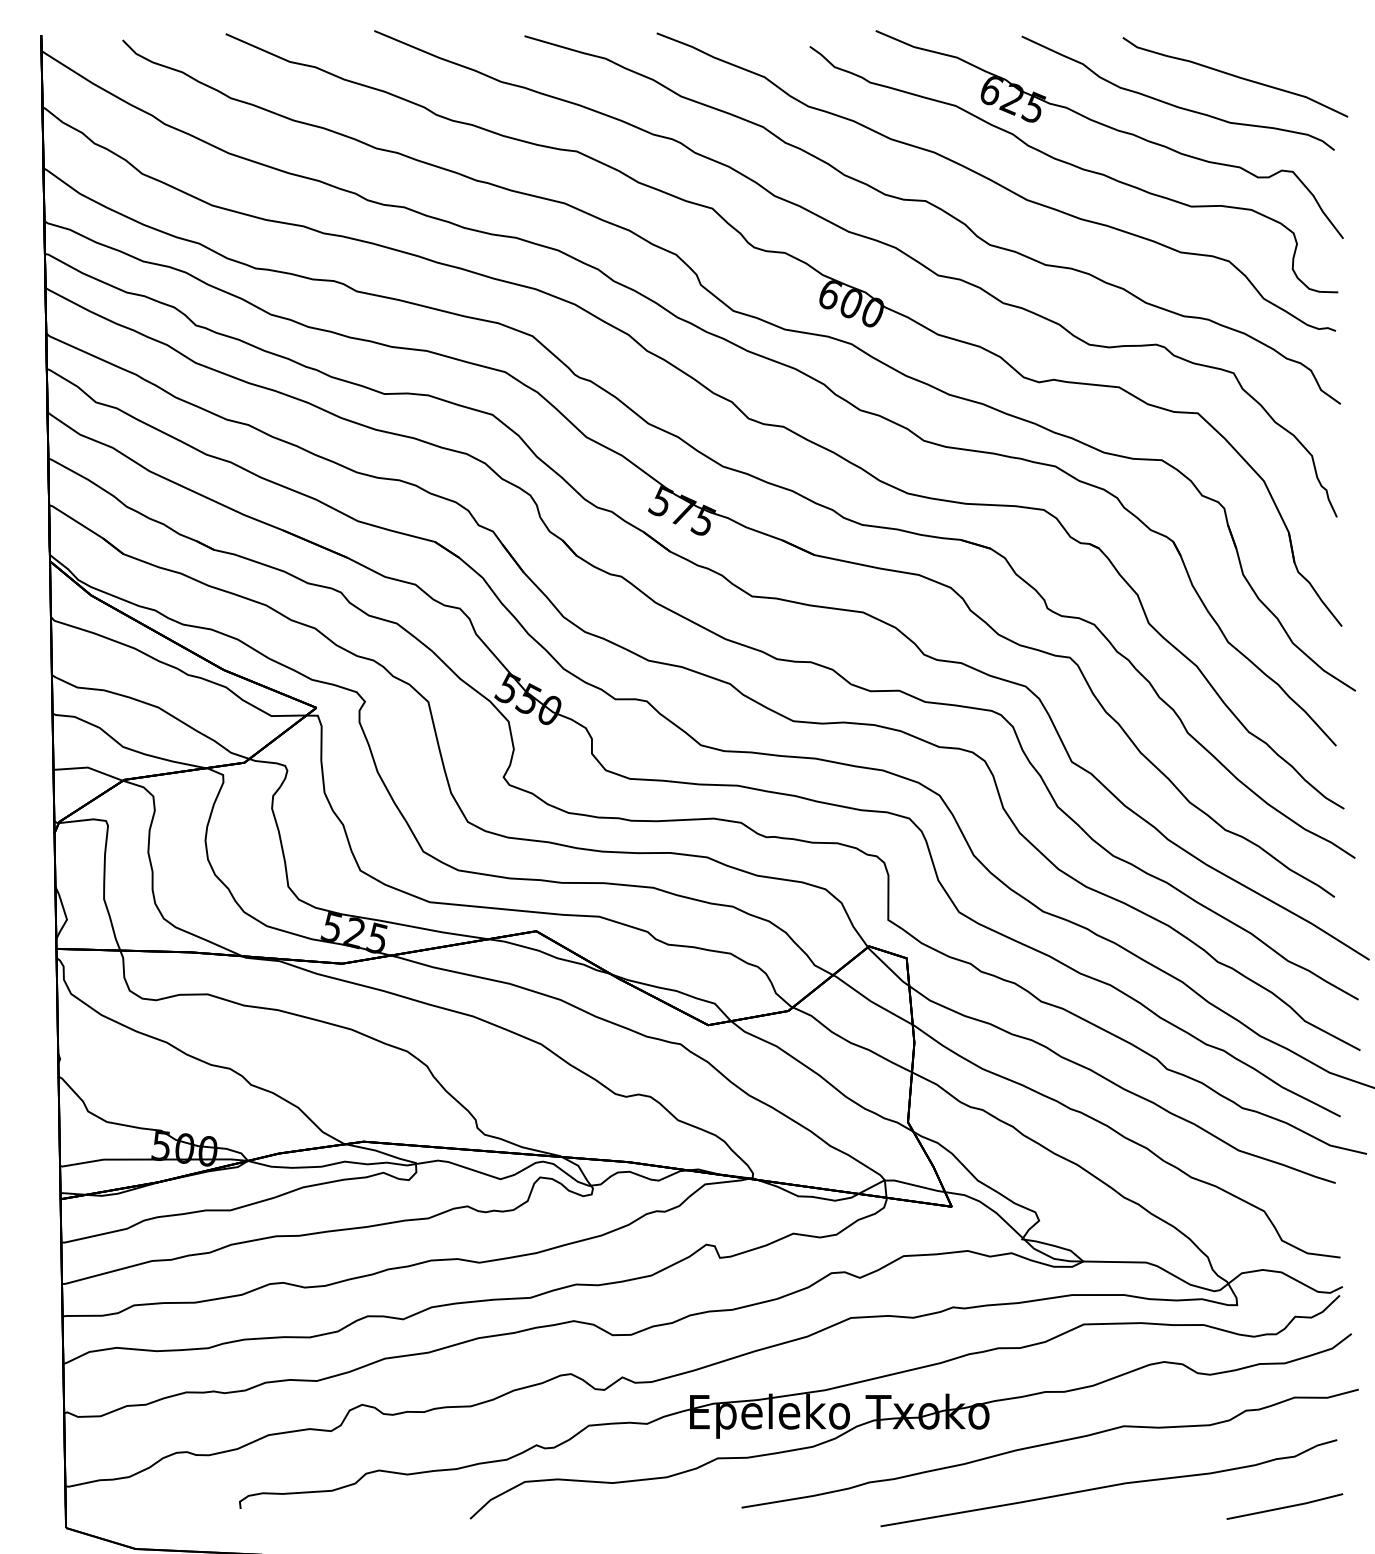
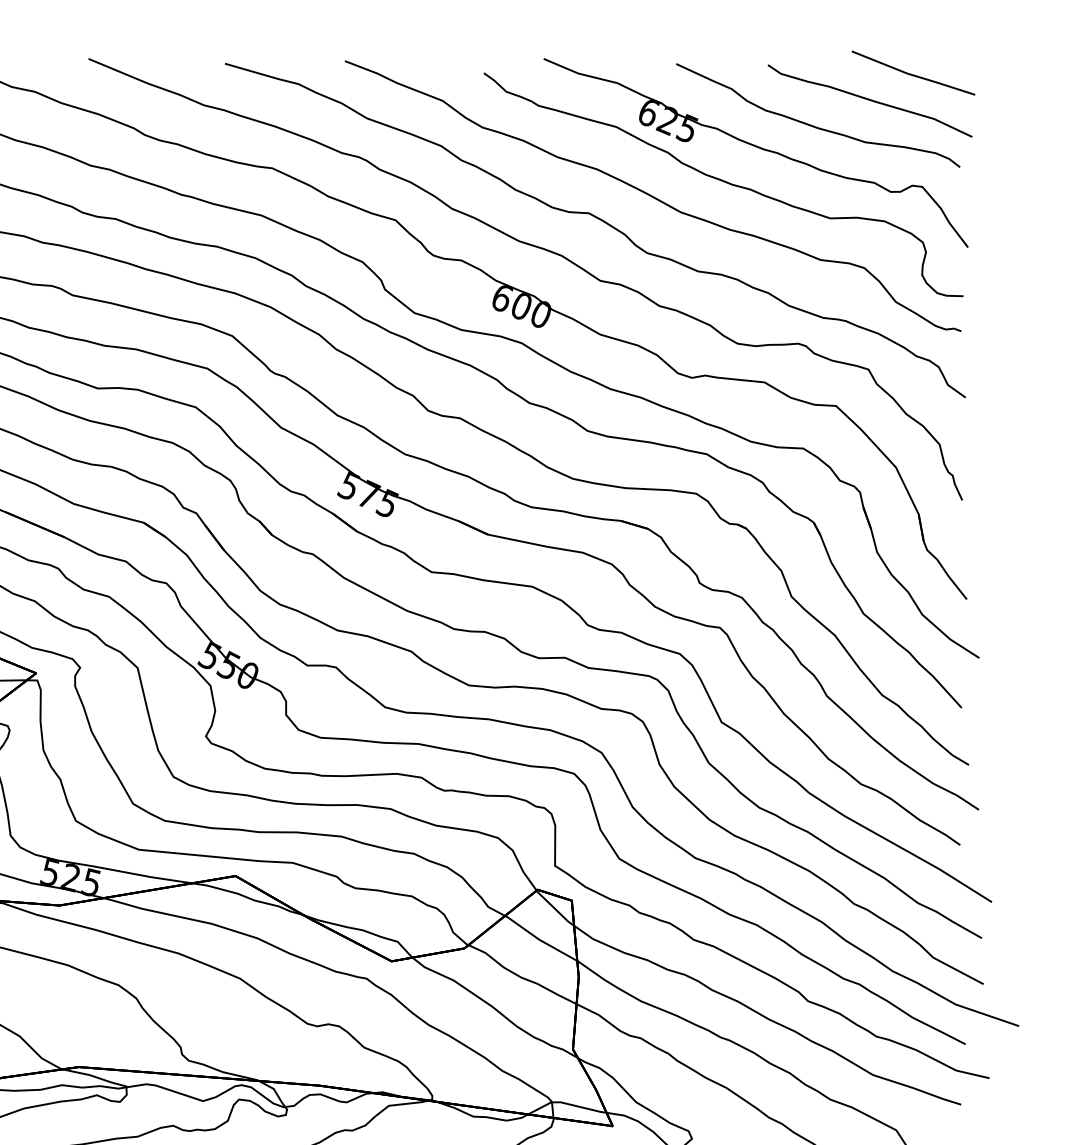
line: (1283, 48) -> (913, 74), added

